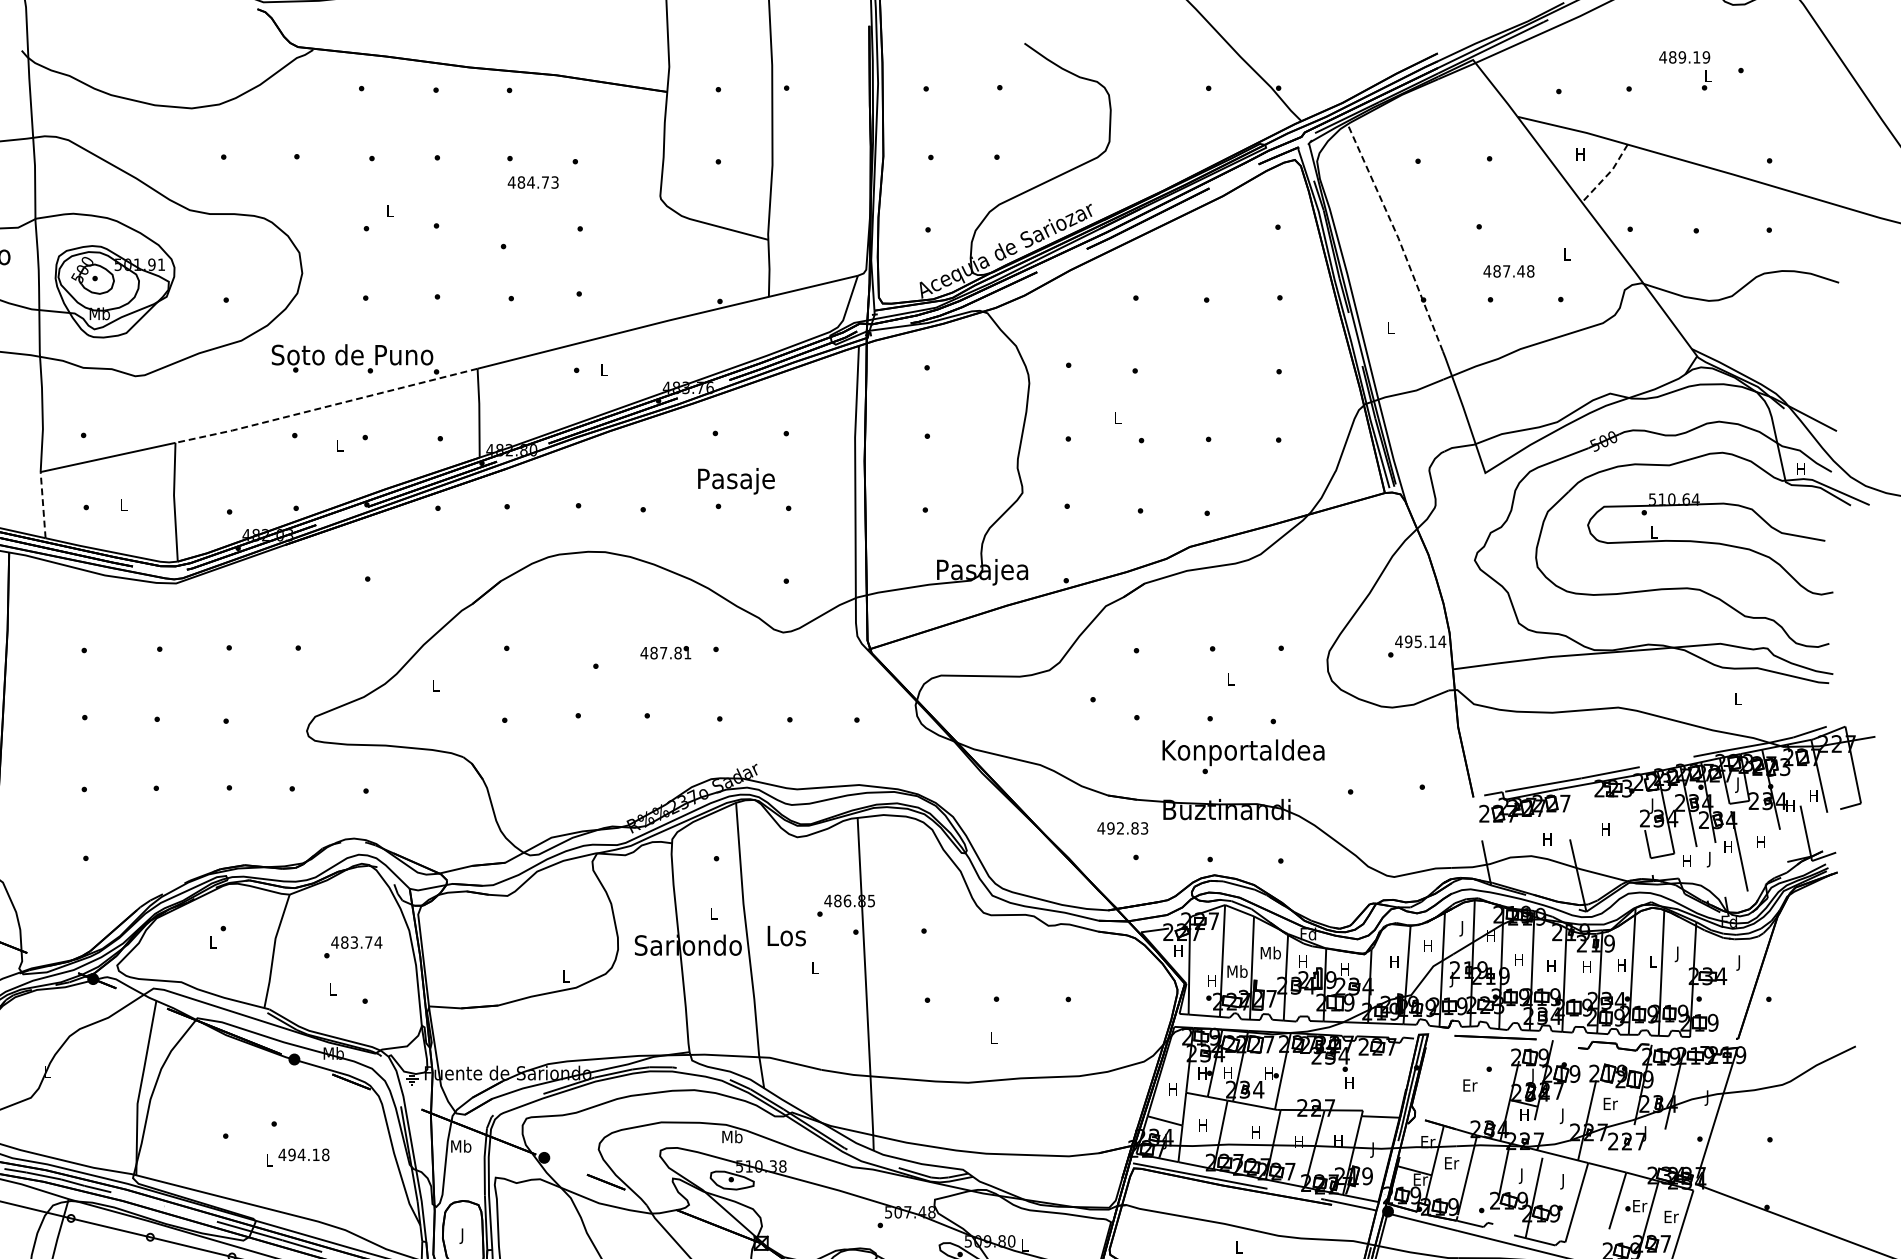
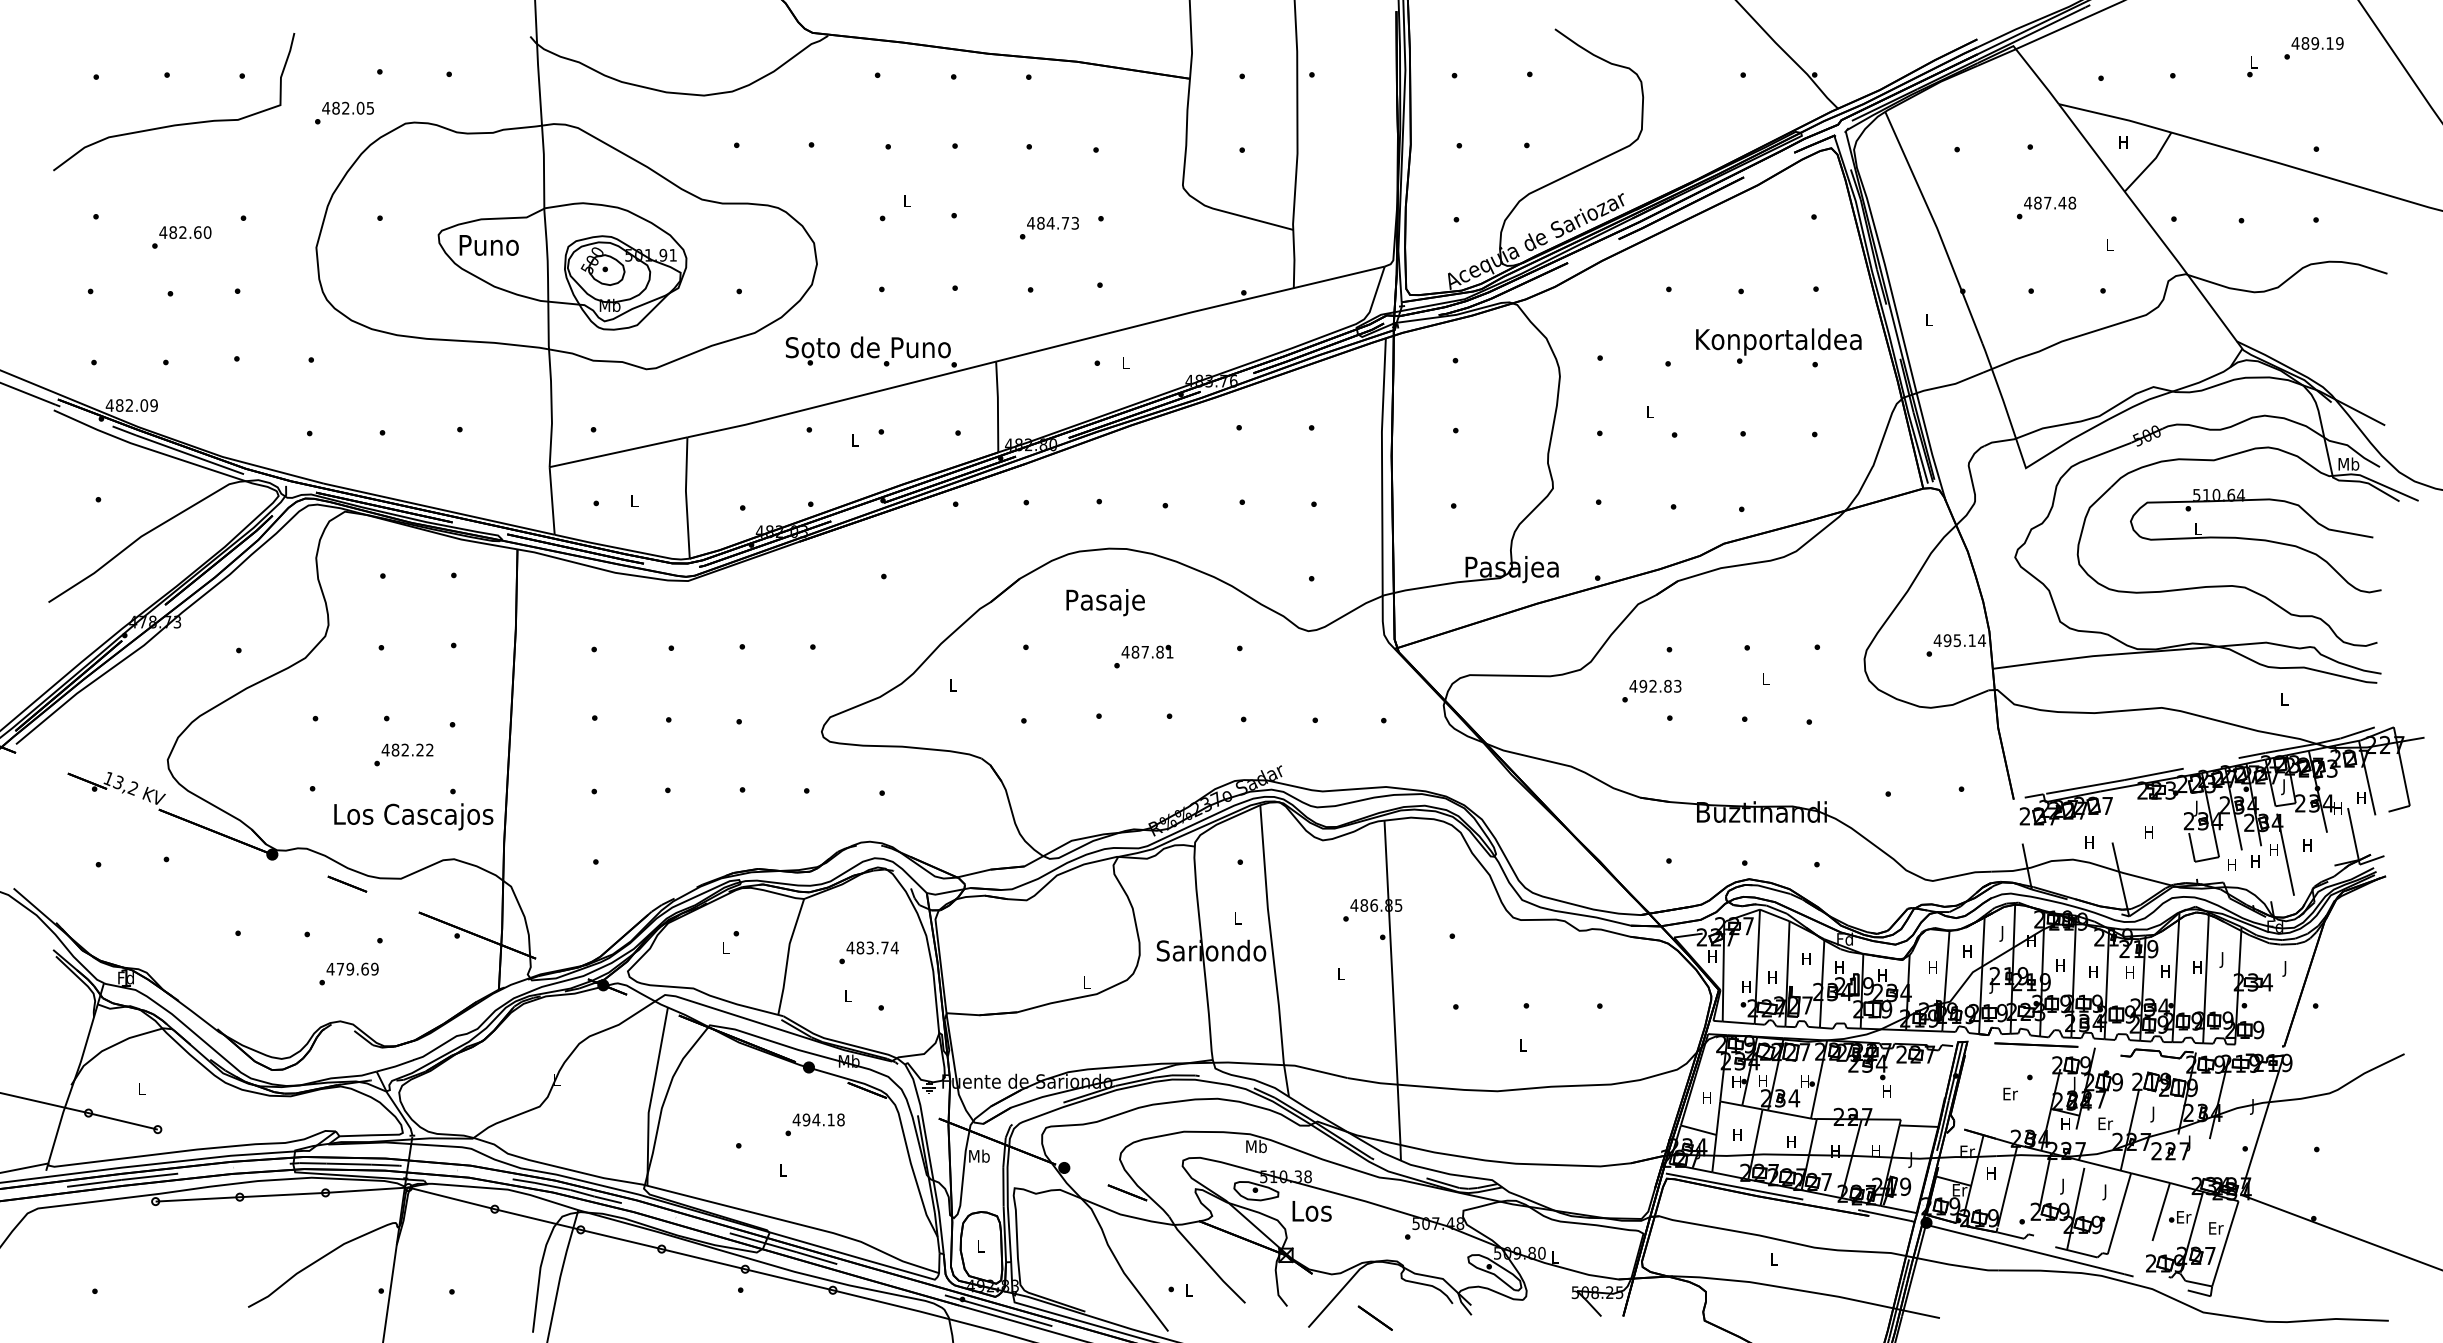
text: (1684, 57) -> (2317, 43), moved
line: (1607, 174) -> (2150, 163), dashed -> solid
text: (532, 182) -> (1052, 223), moved
line: (1397, 237) -> (1936, 227), dashed -> solid
text: (1509, 270) -> (2050, 202), moved
line: (326, 406) -> (841, 400), dashed -> solid
text: (1801, 468) -> (2348, 463), H -> Mb
text: (736, 481) -> (1105, 602), moved
line: (43, 504) -> (552, 500), dashed -> solid
text: (665, 652) -> (1147, 651), moved
text: (1243, 756) -> (1778, 345), moved
text: (1122, 827) -> (1655, 685), moved
text: (1710, 859) -> (2255, 863), J -> H
text: (786, 936) -> (1311, 1211), moved
text: (1270, 952) -> (1806, 958), Mb -> H
text: (1653, 961) -> (2197, 967), L -> H
text: (1237, 971) -> (1772, 977), Mb -> H
text: (1611, 1105) -> (2154, 1114), Er -> J
text: (1563, 1116) -> (2105, 1125), J -> Er
text: (303, 1154) -> (818, 1119), moved
text: (1451, 1163) -> (1991, 1173), Er -> H
text: (462, 1235) -> (980, 1247), J -> L

